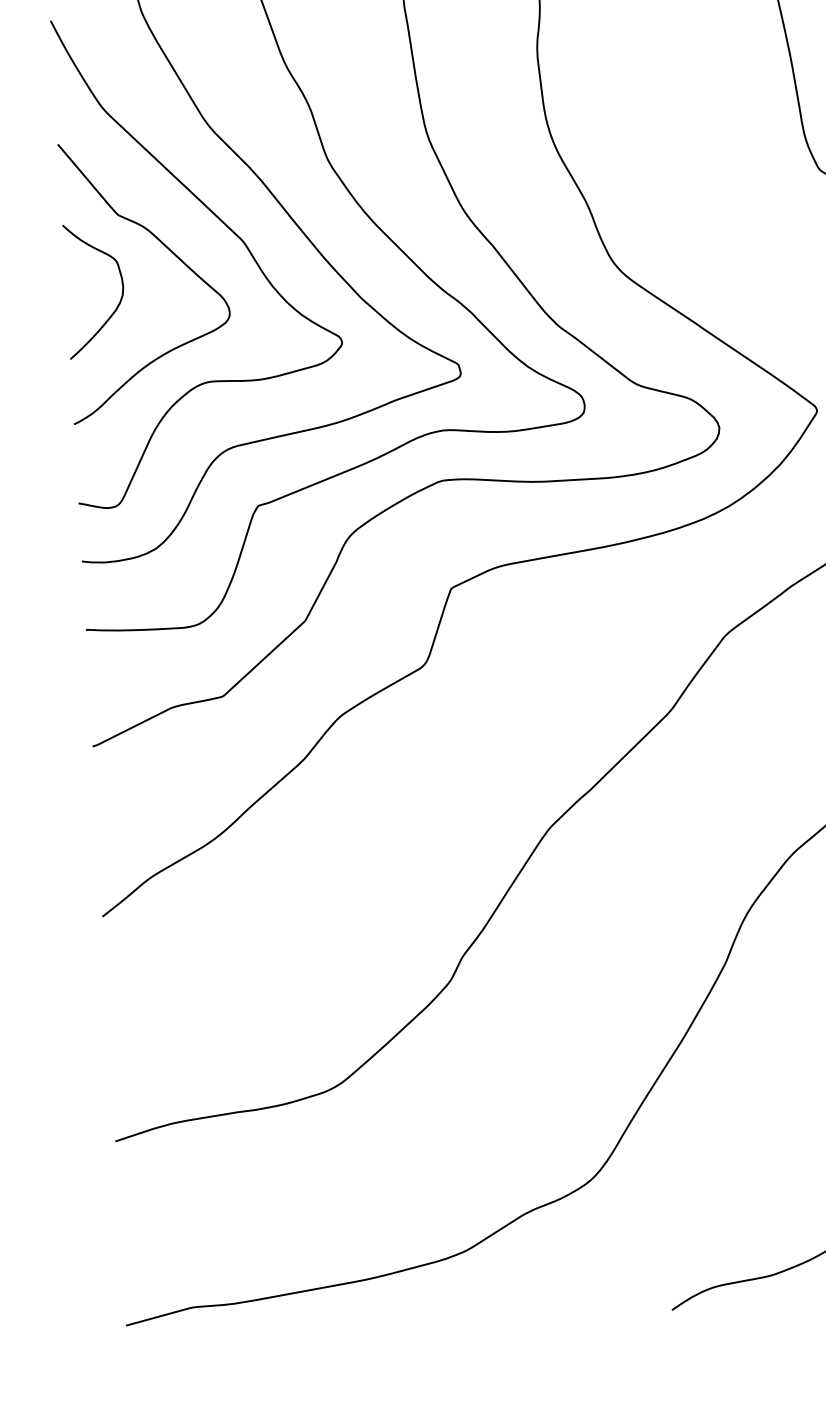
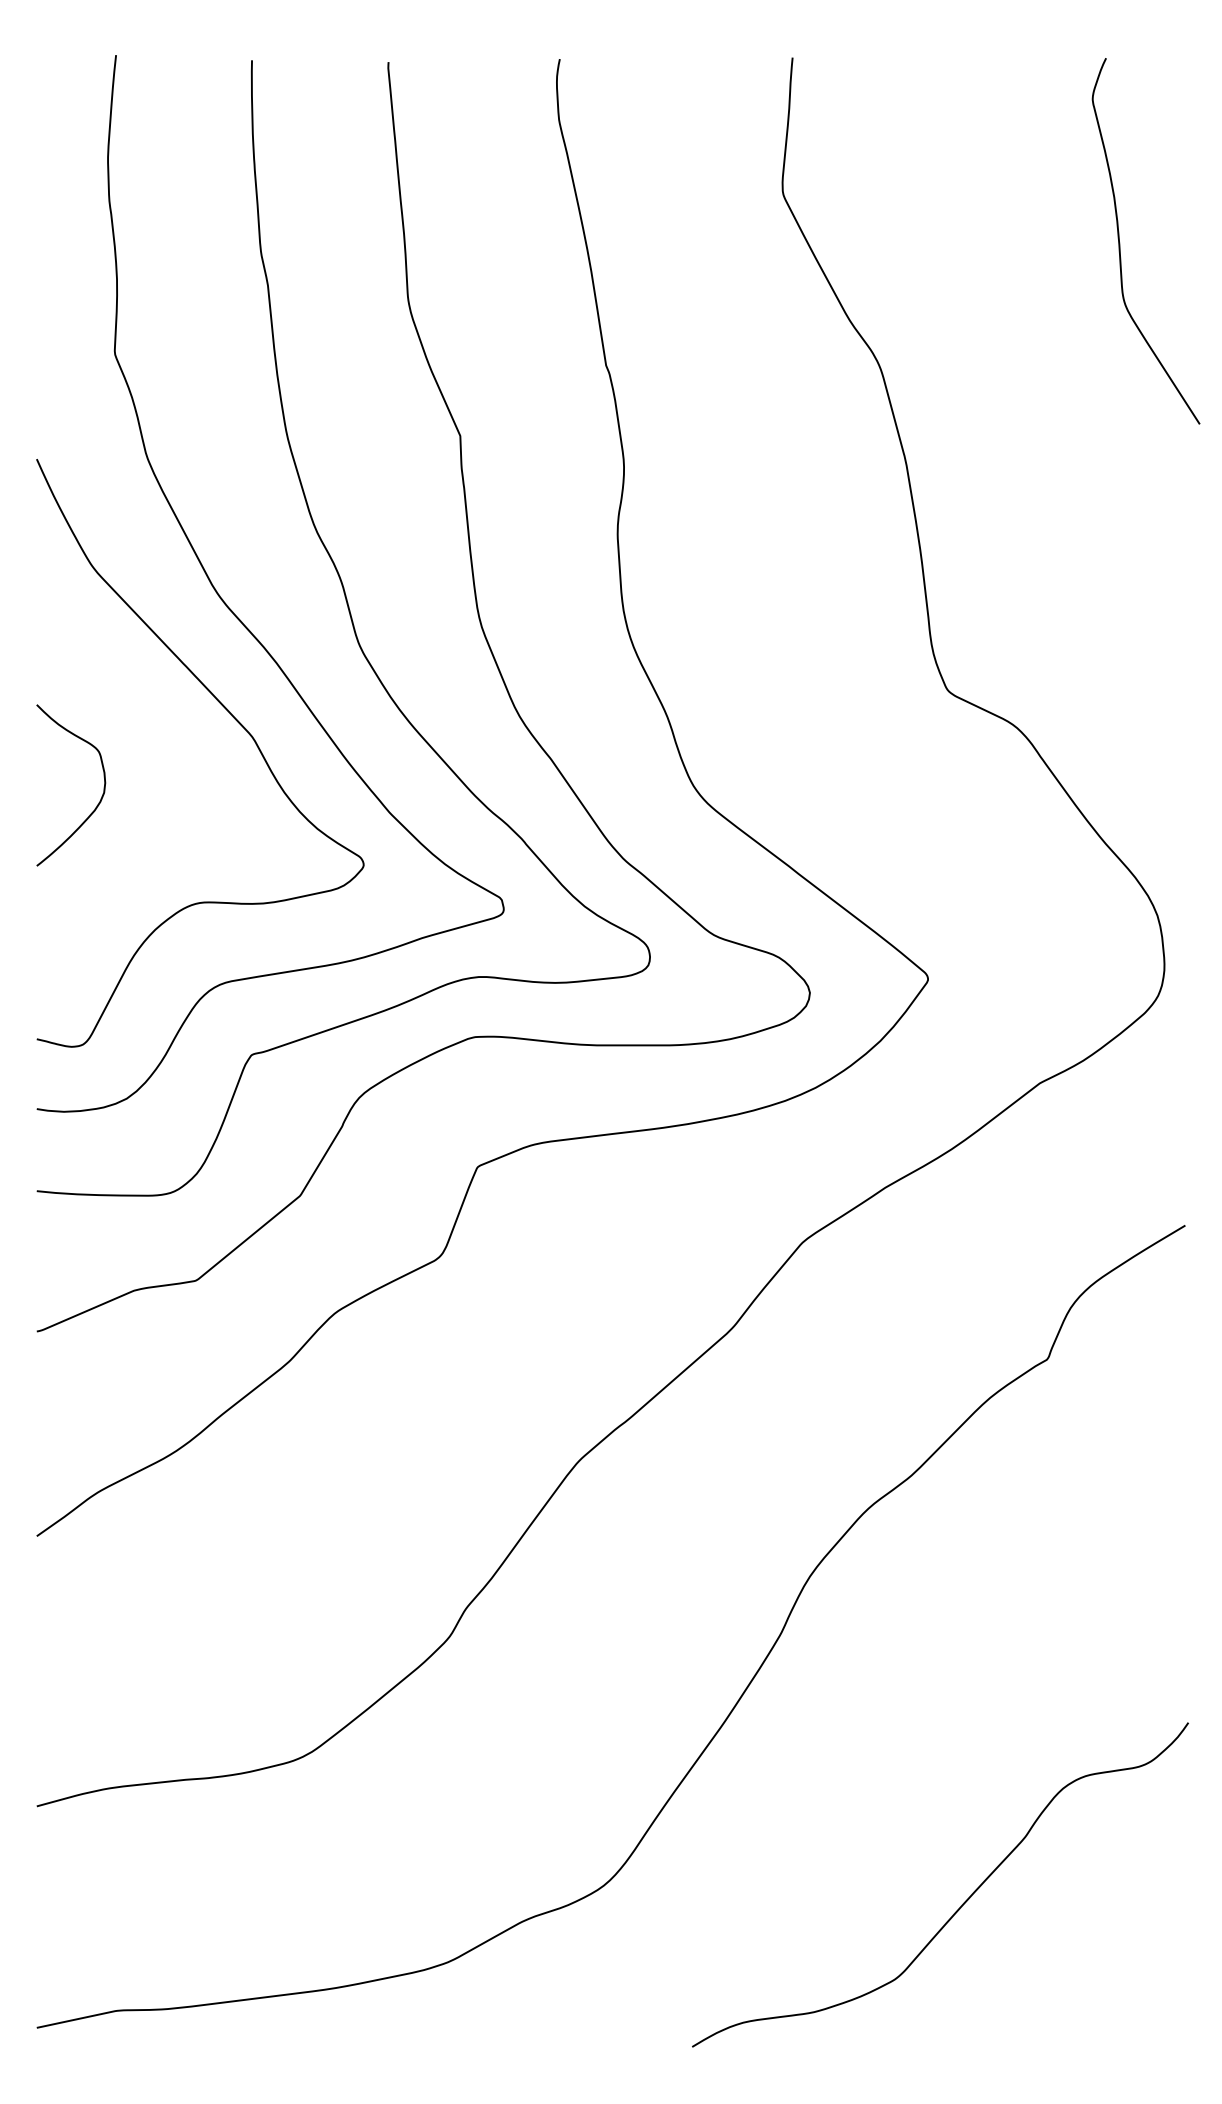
curve: (173, 254) -> (167, 747), removed

